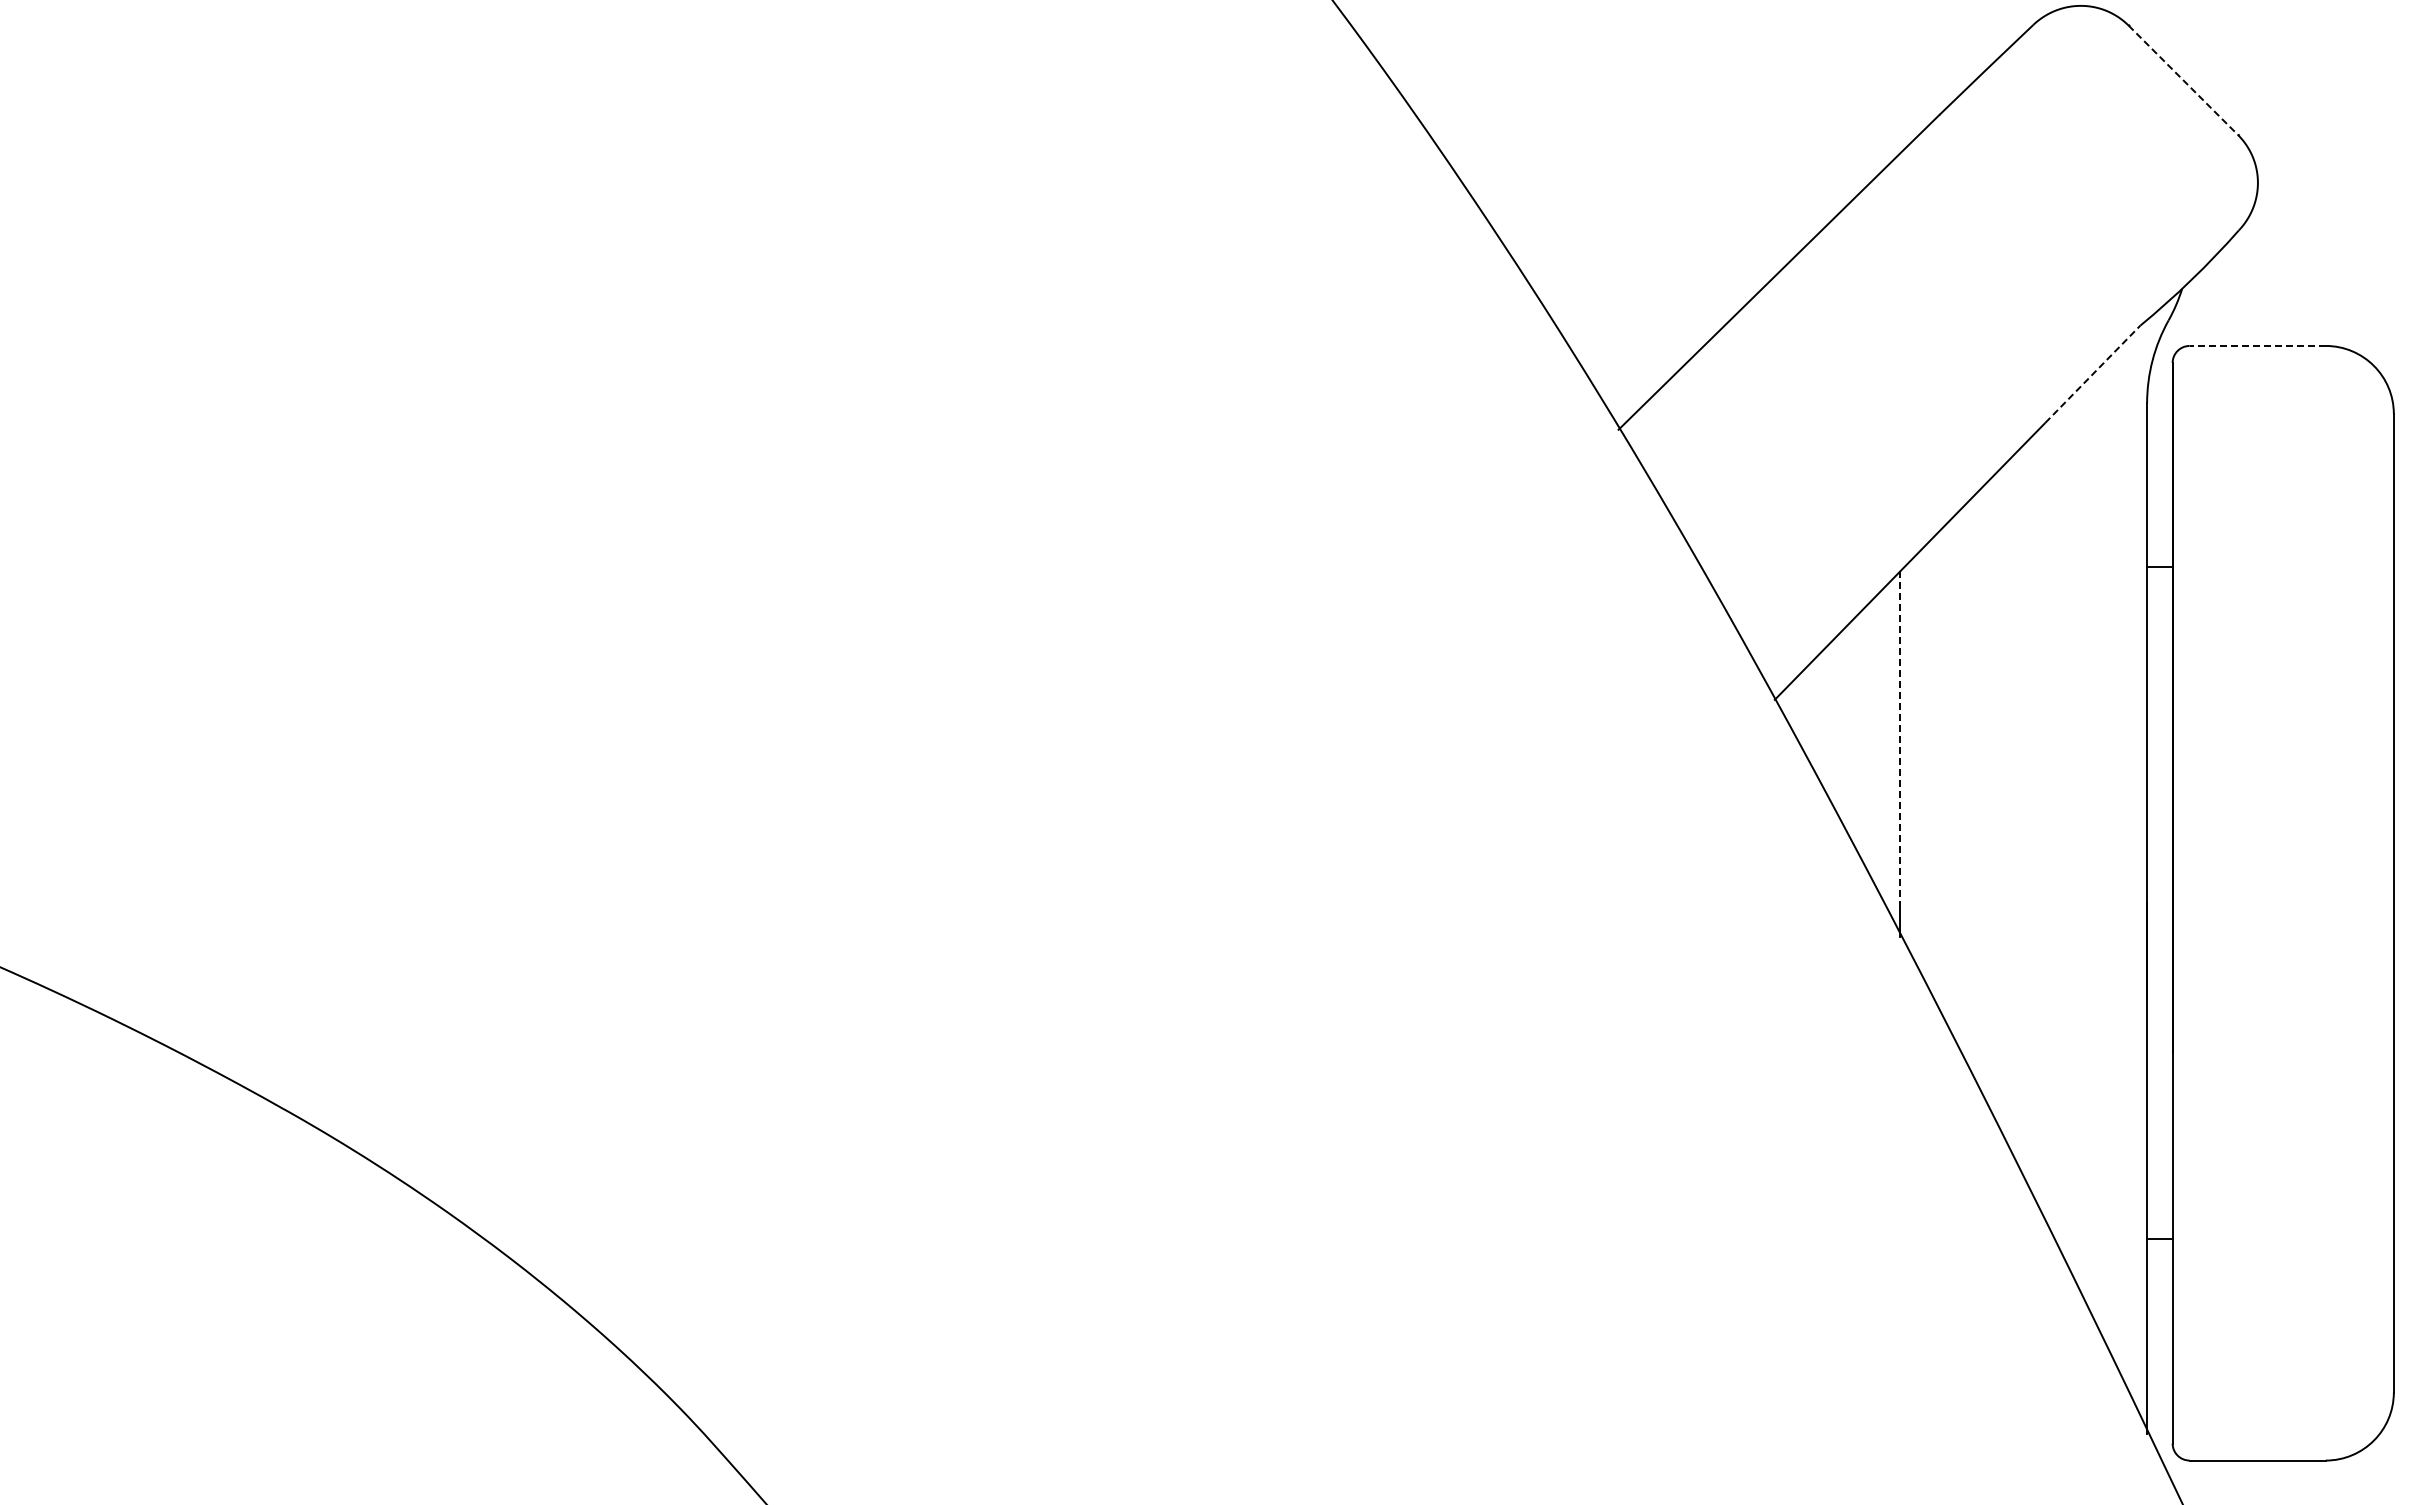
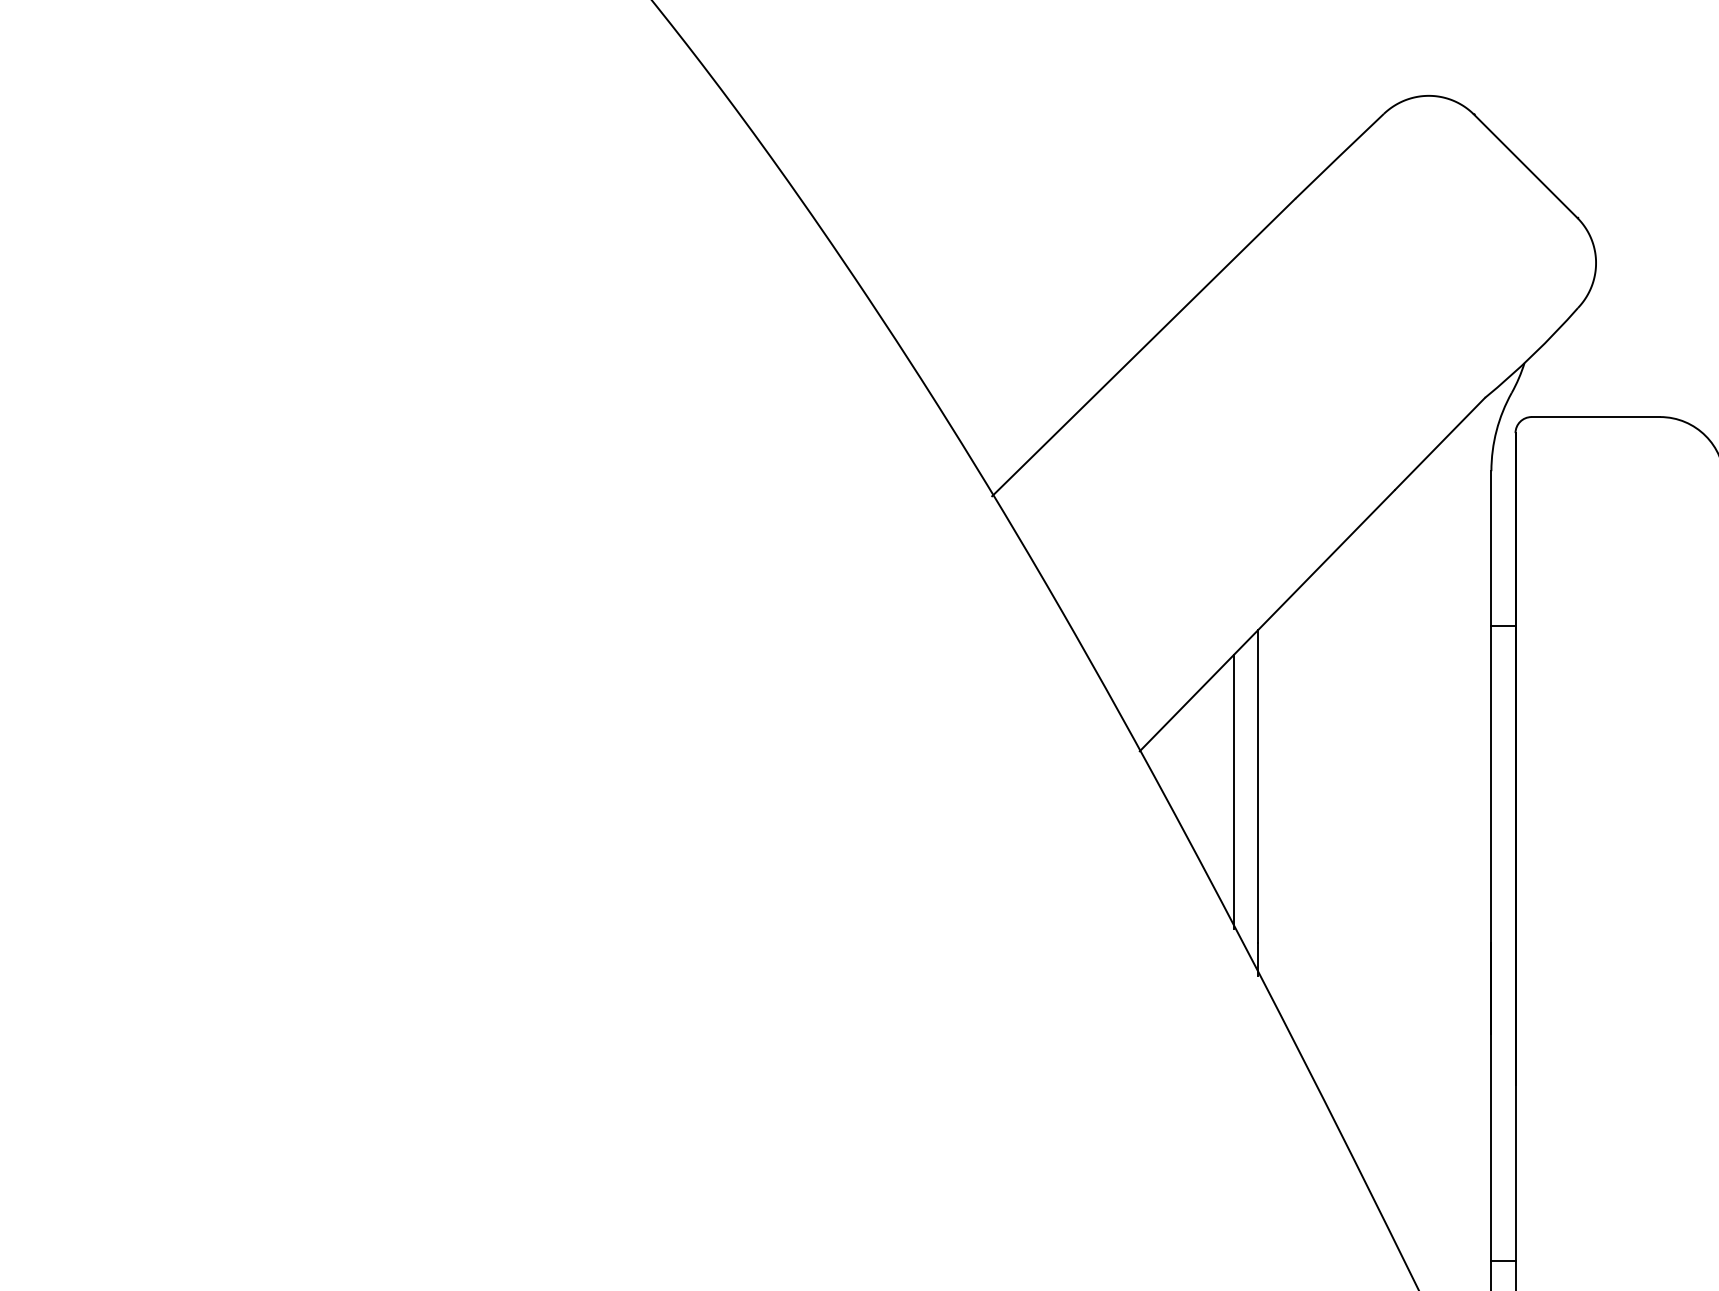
line: (2183, 80) -> (1525, 166), dashed -> solid
line: (2257, 345) -> (1595, 416), dashed -> solid
line: (2092, 374) -> (1439, 444), dashed -> solid
line: (1900, 737) -> (1258, 786), dashed -> solid
line: (1874, 742) -> (1233, 791), added

